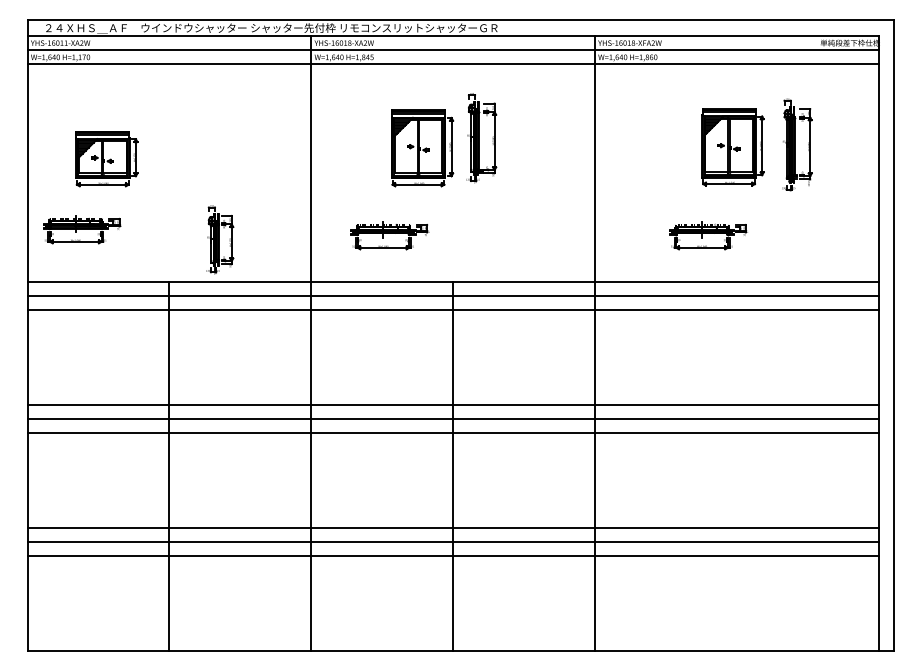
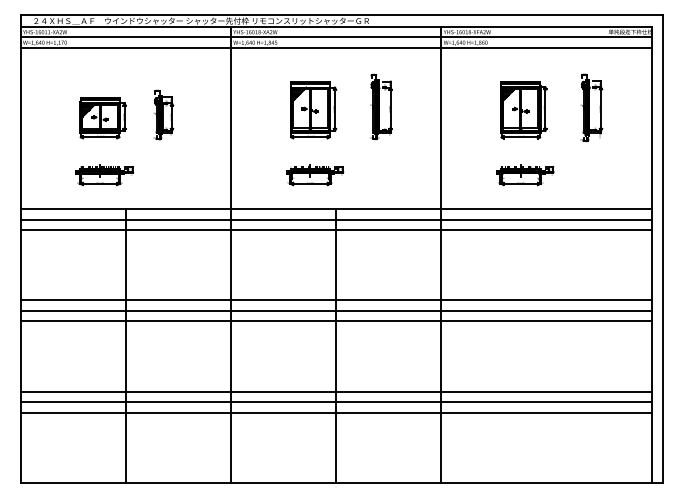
part: (481, 138) -> (380, 107), moved
part: (732, 147) -> (523, 110), moved
part: (106, 159) -> (102, 118), moved
part: (82, 229) -> (105, 174), moved
part: (389, 235) -> (314, 174), moved
part: (220, 239) -> (163, 114), moved

